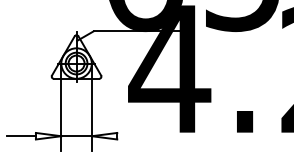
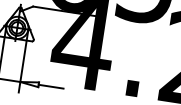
line: (134, 136) -> (51, 86), added

